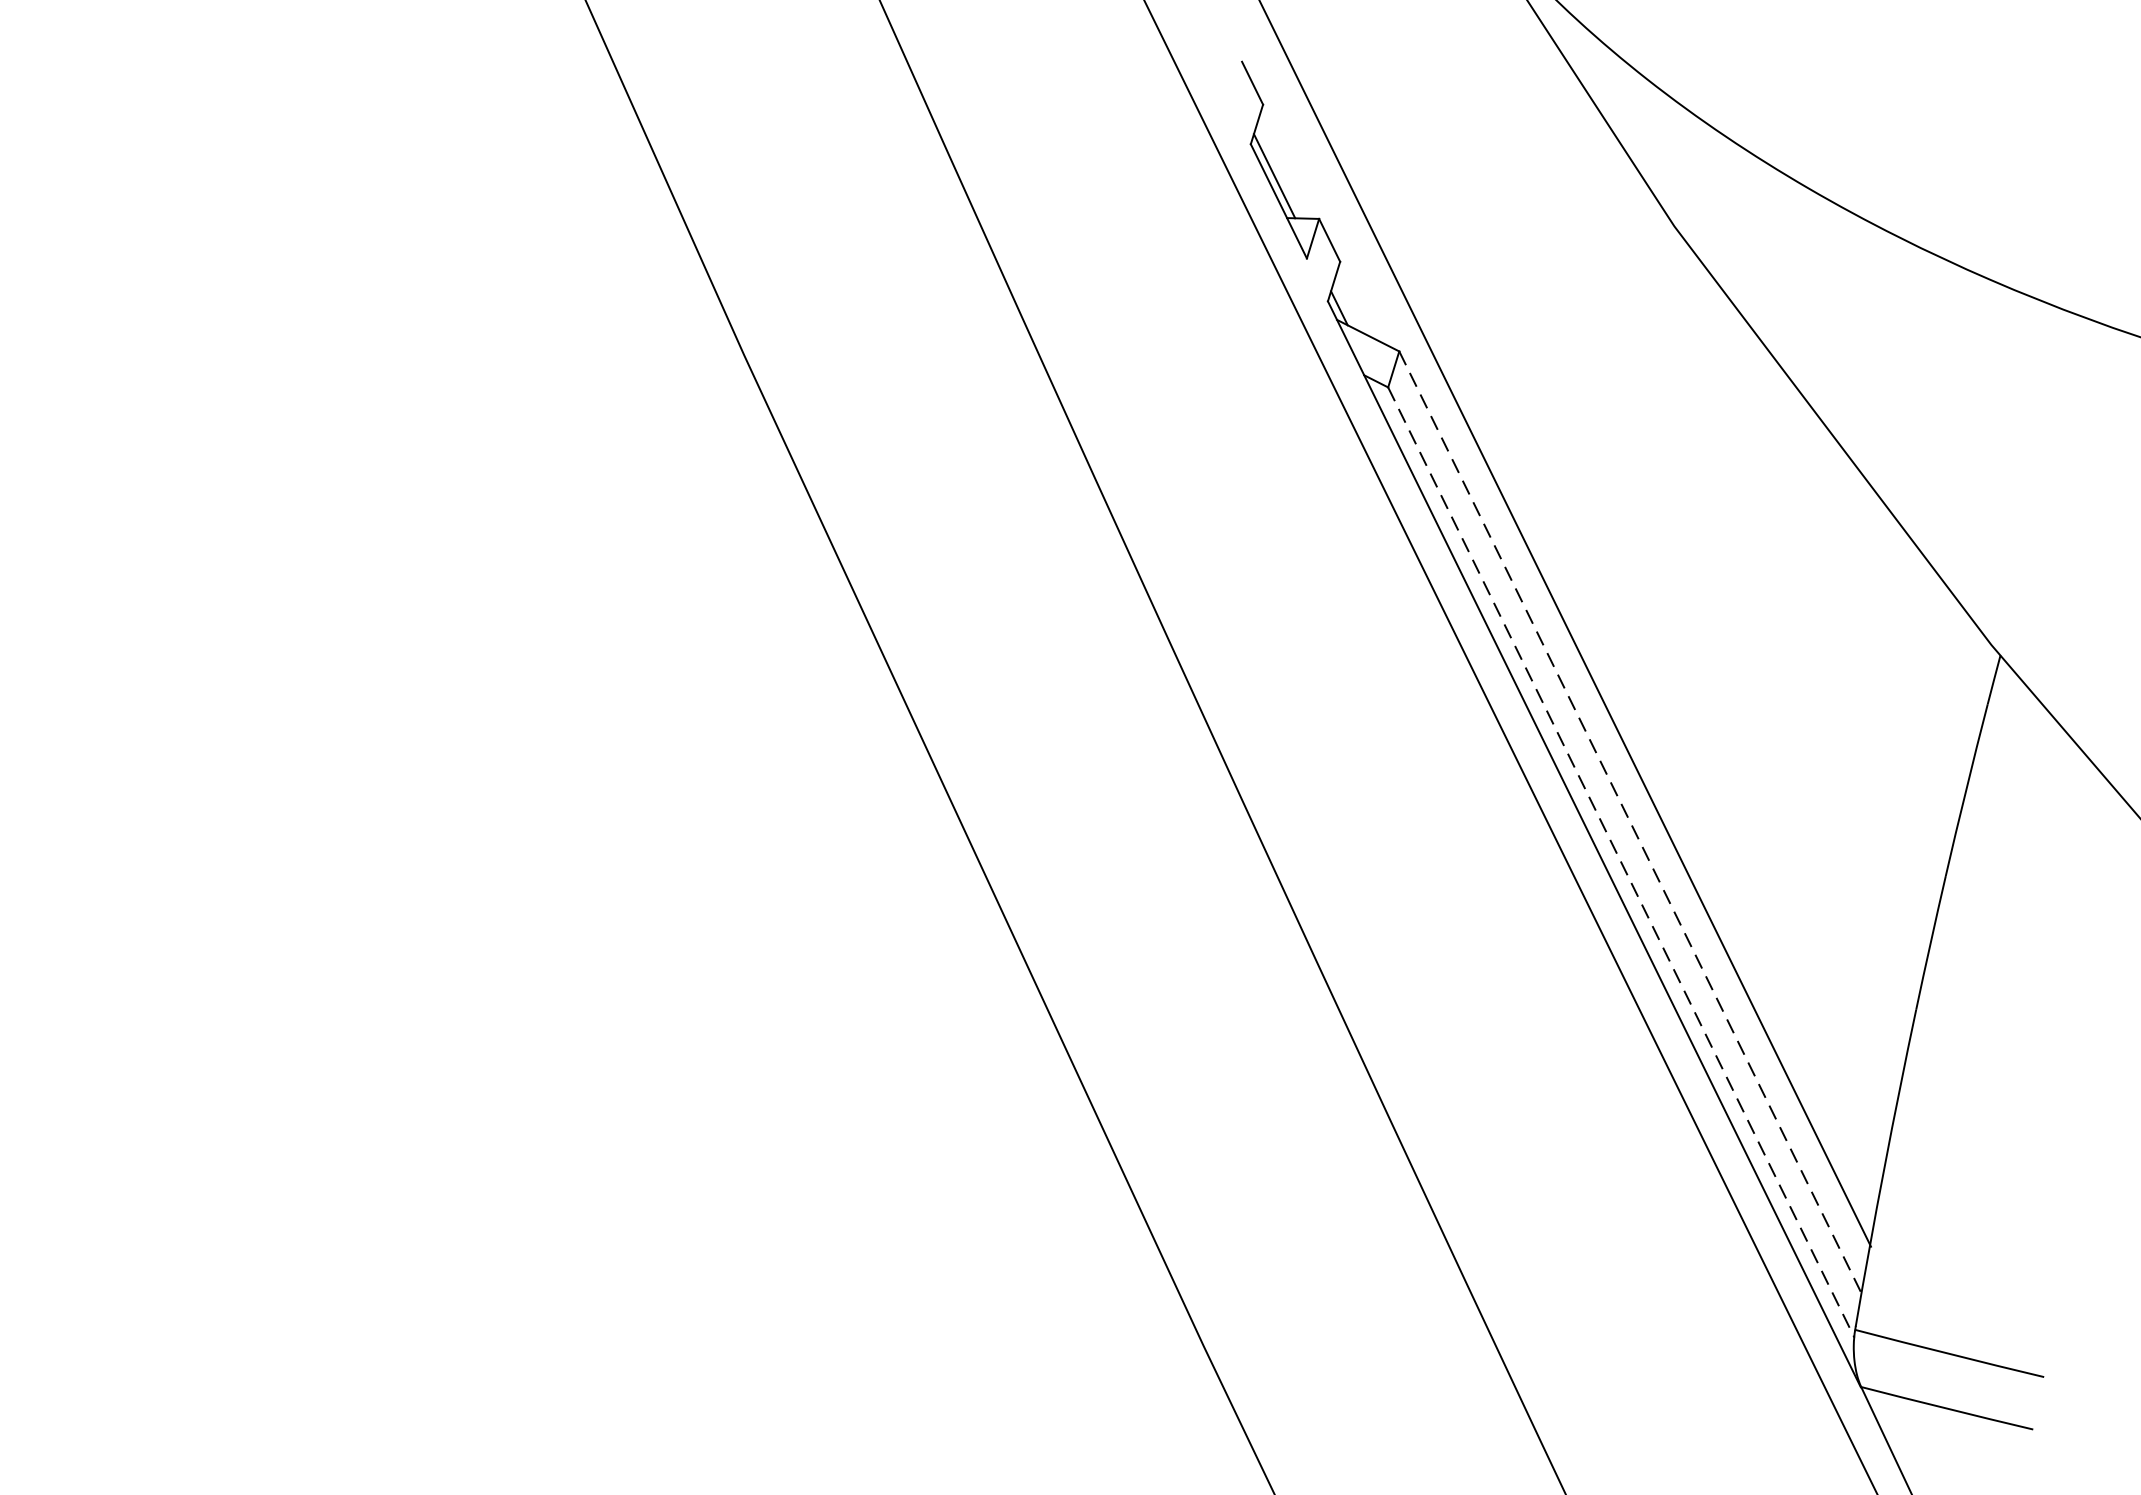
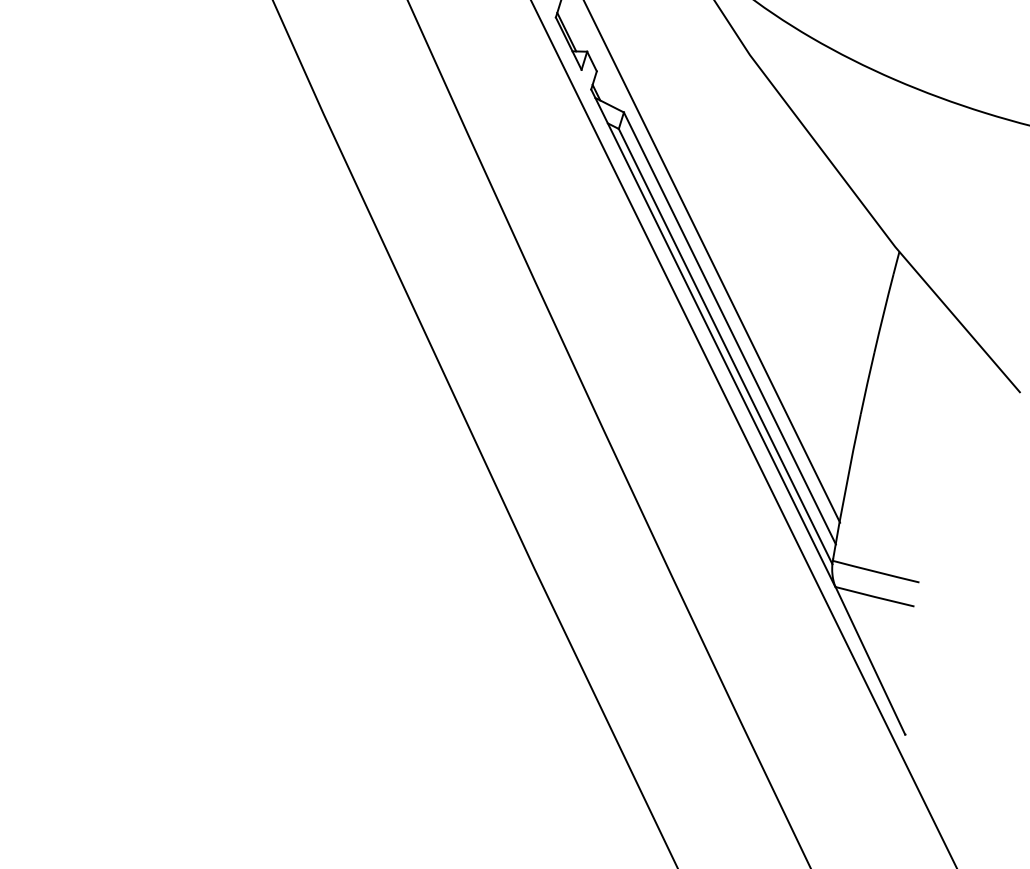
line: (1629, 822) -> (729, 328), dashed -> solid
line: (1620, 862) -> (725, 346), dashed -> solid

